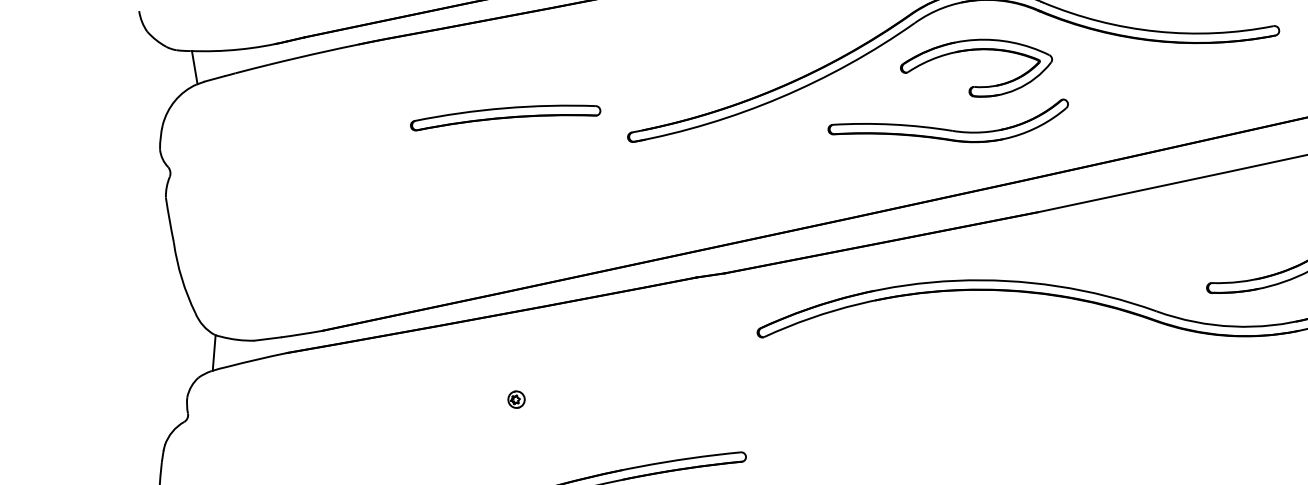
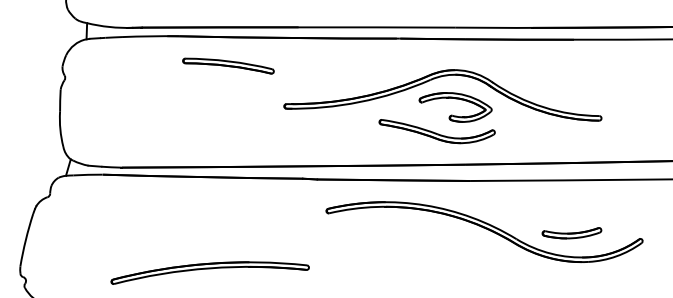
part: (505, 116) -> (228, 65), moved
part: (516, 398) -> (206, 218), removed

